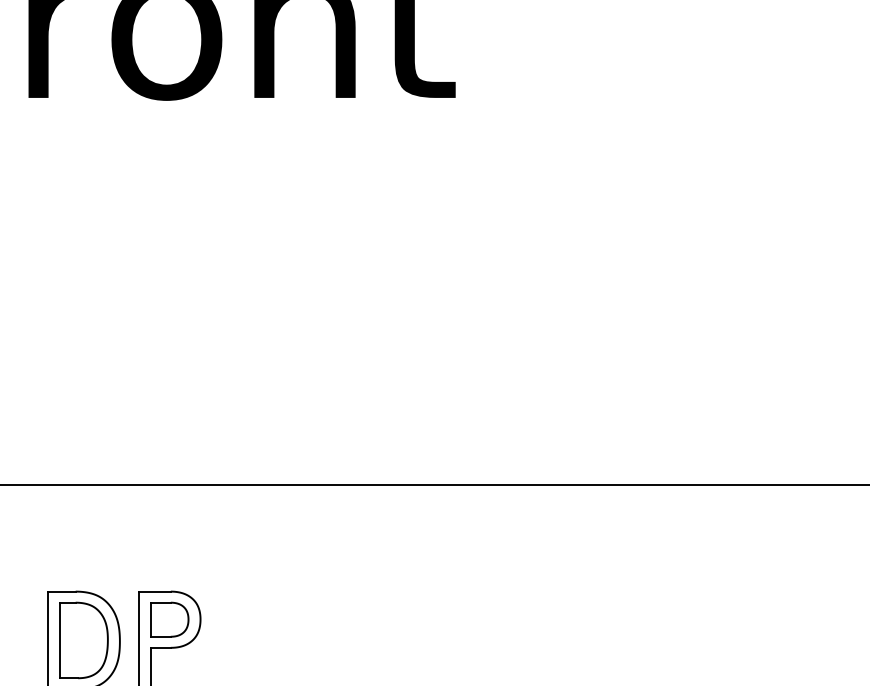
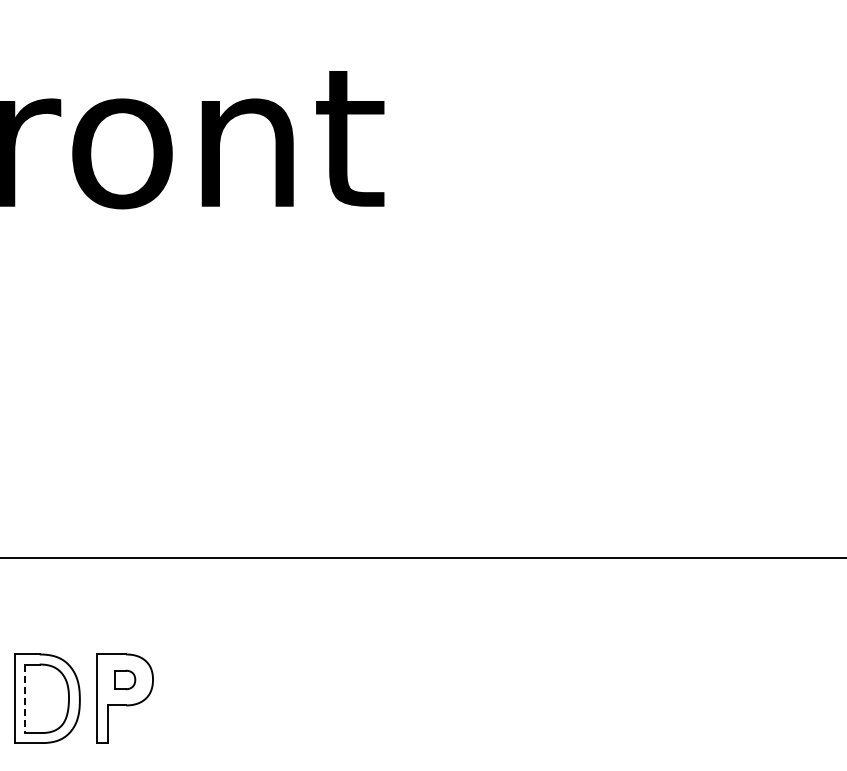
part: (169, 619) -> (124, 679), size x0.6
line: (59, 641) -> (25, 699), solid -> dashed

